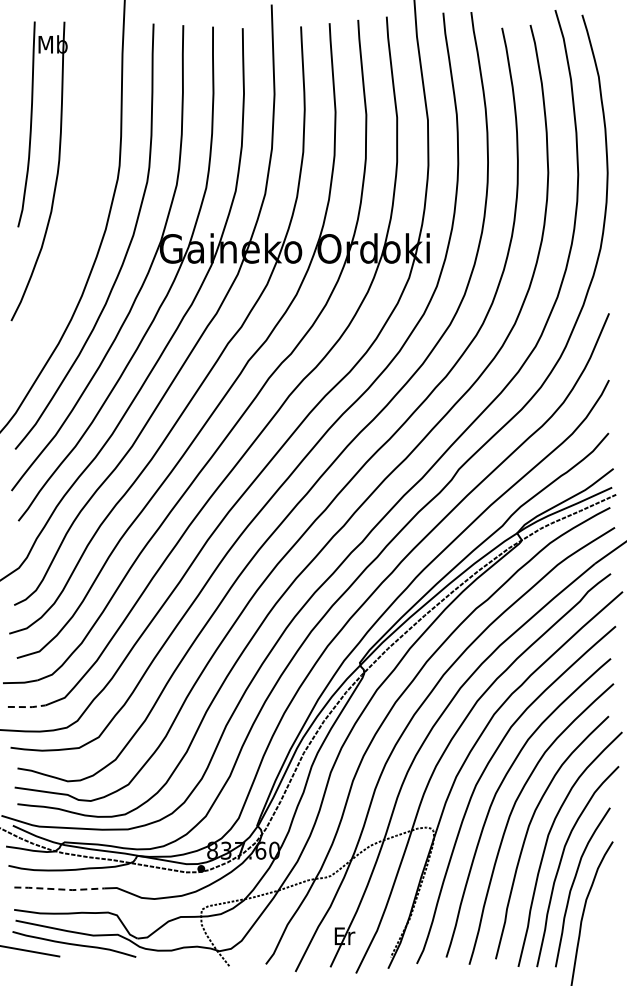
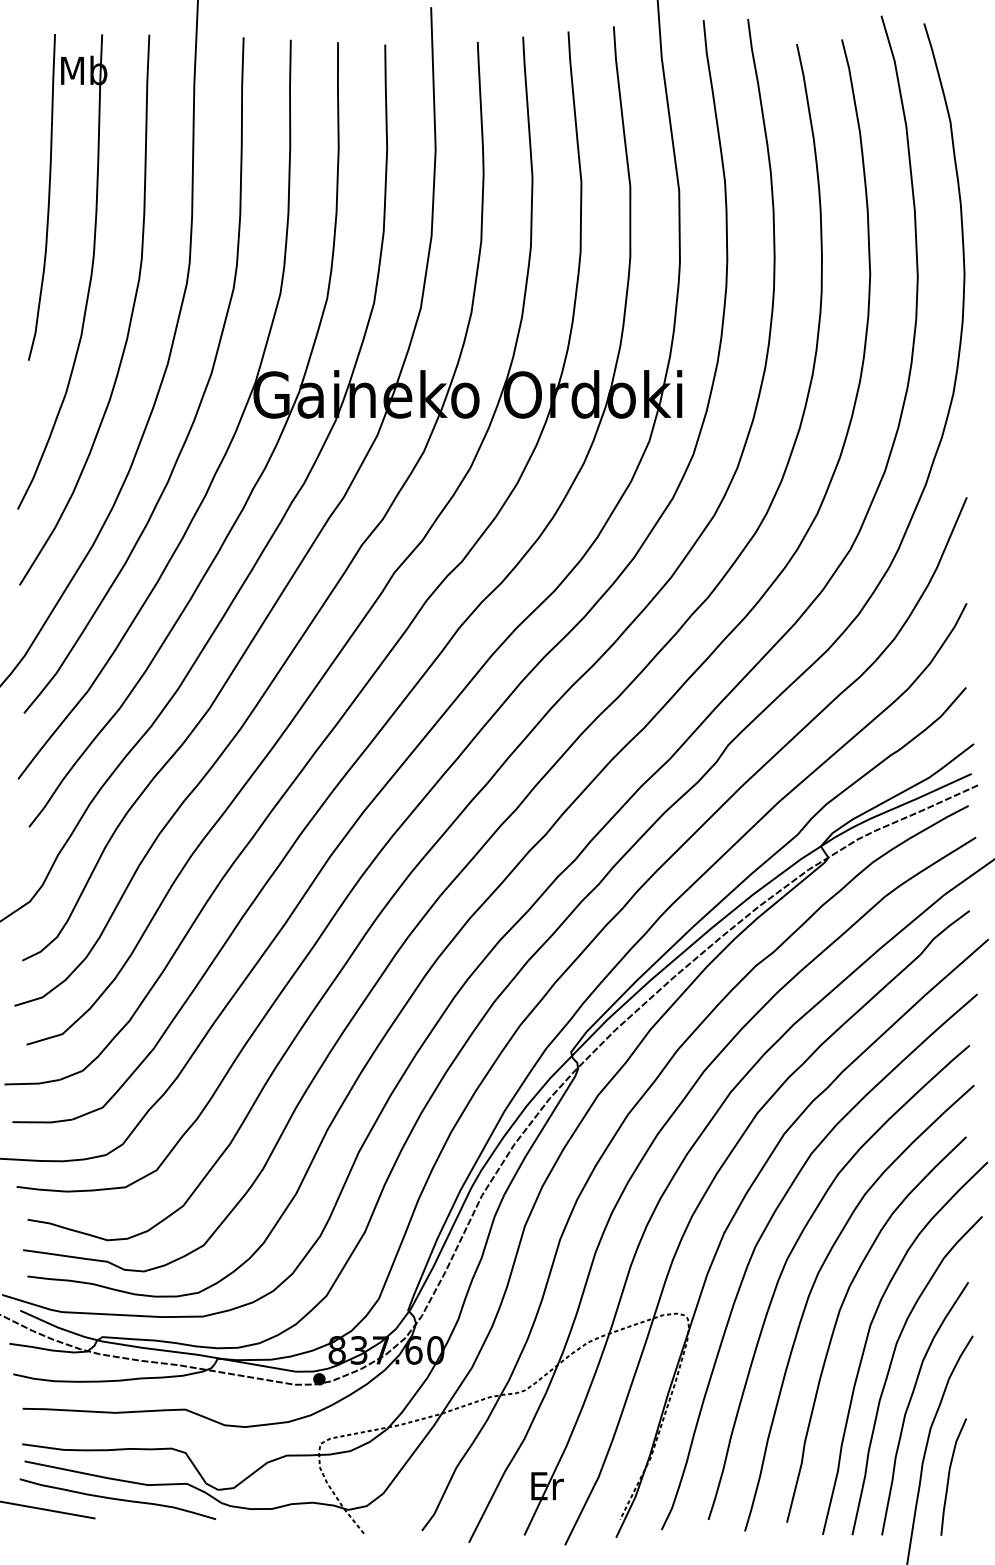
curve: (81, 200) -> (129, 318), added
line: (27, 707) -> (43, 1123), dashed -> solid
line: (60, 889) -> (95, 1411), dashed -> solid
curve: (598, 930) -> (949, 1477), added

